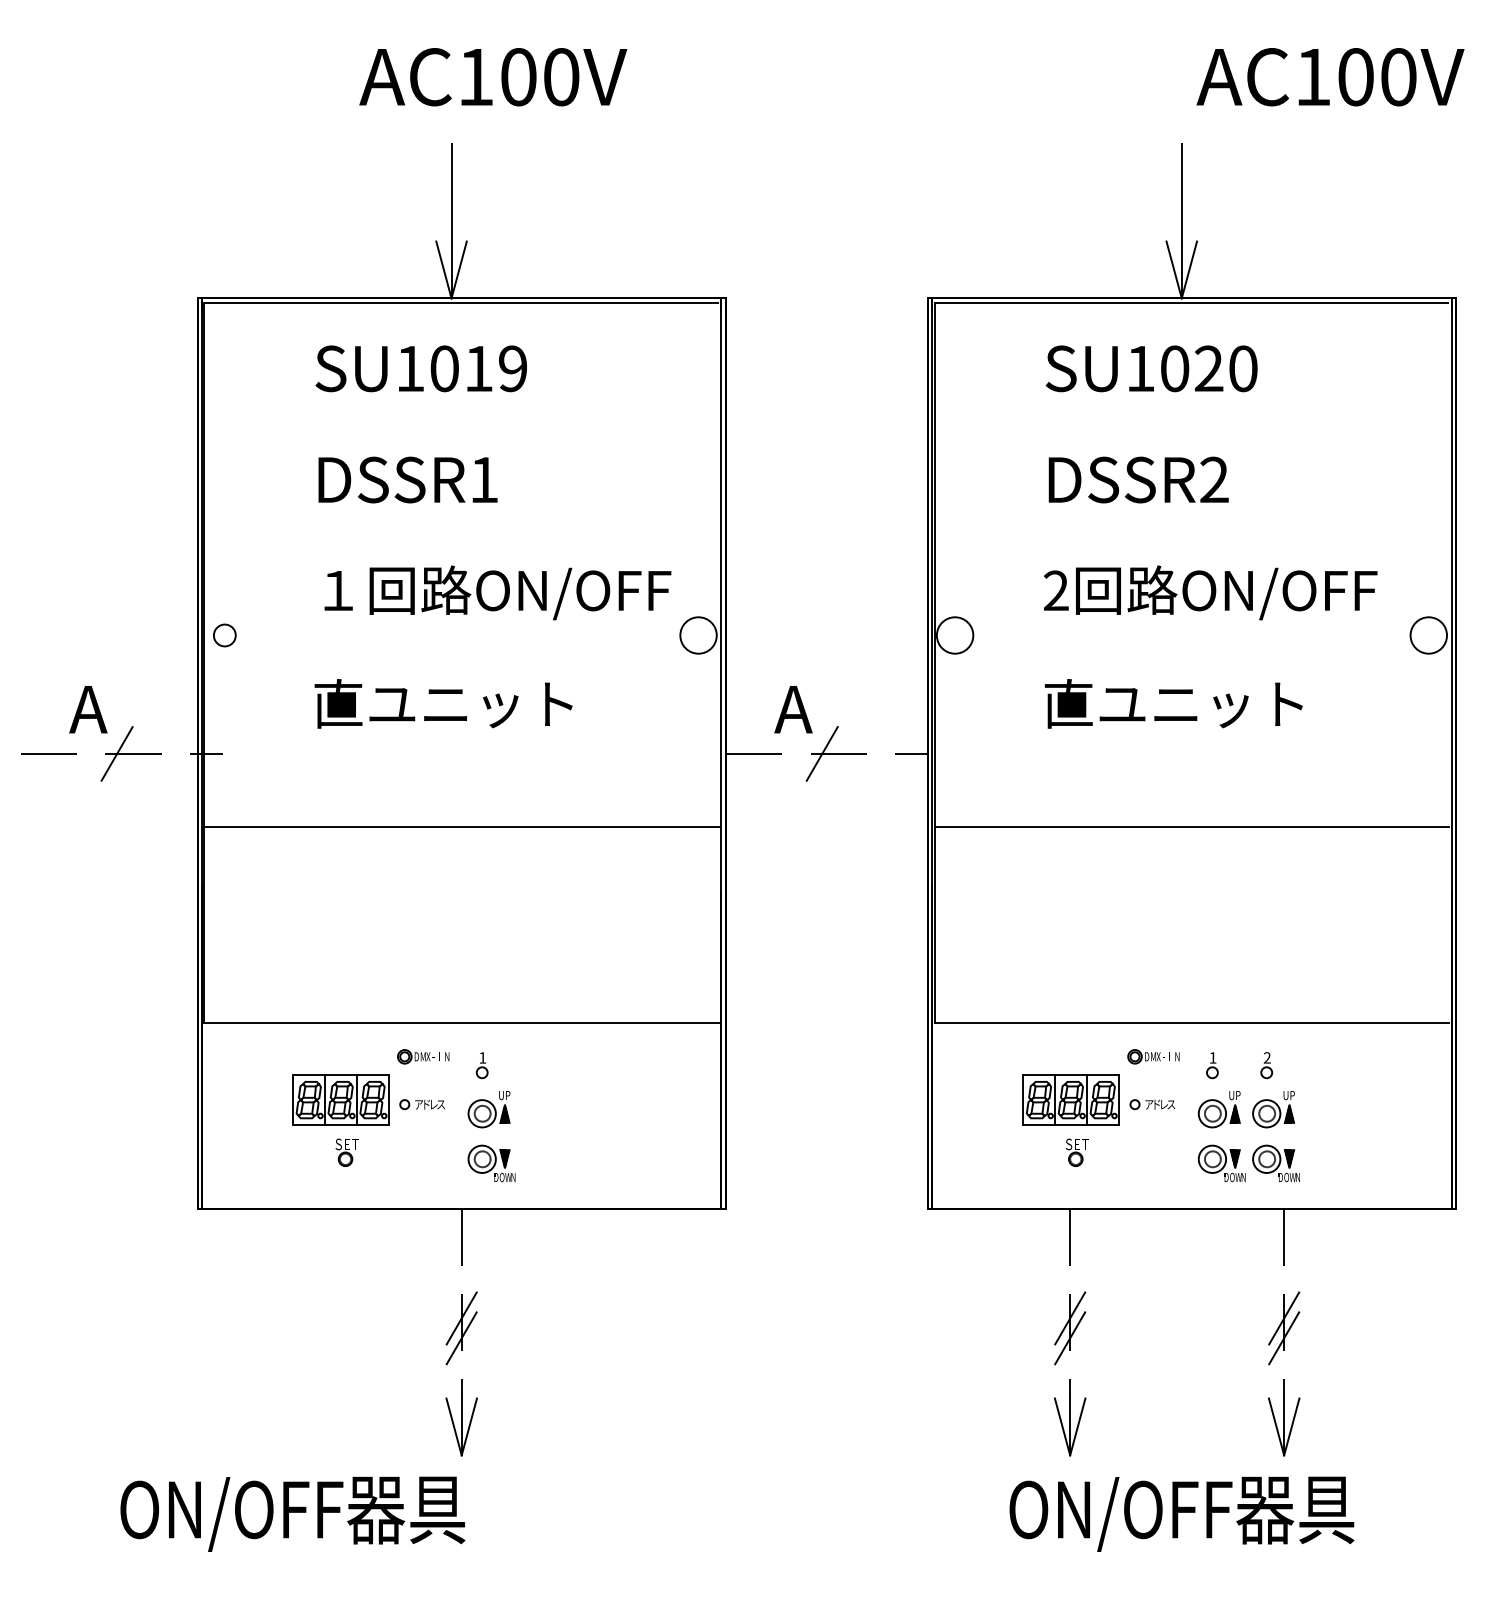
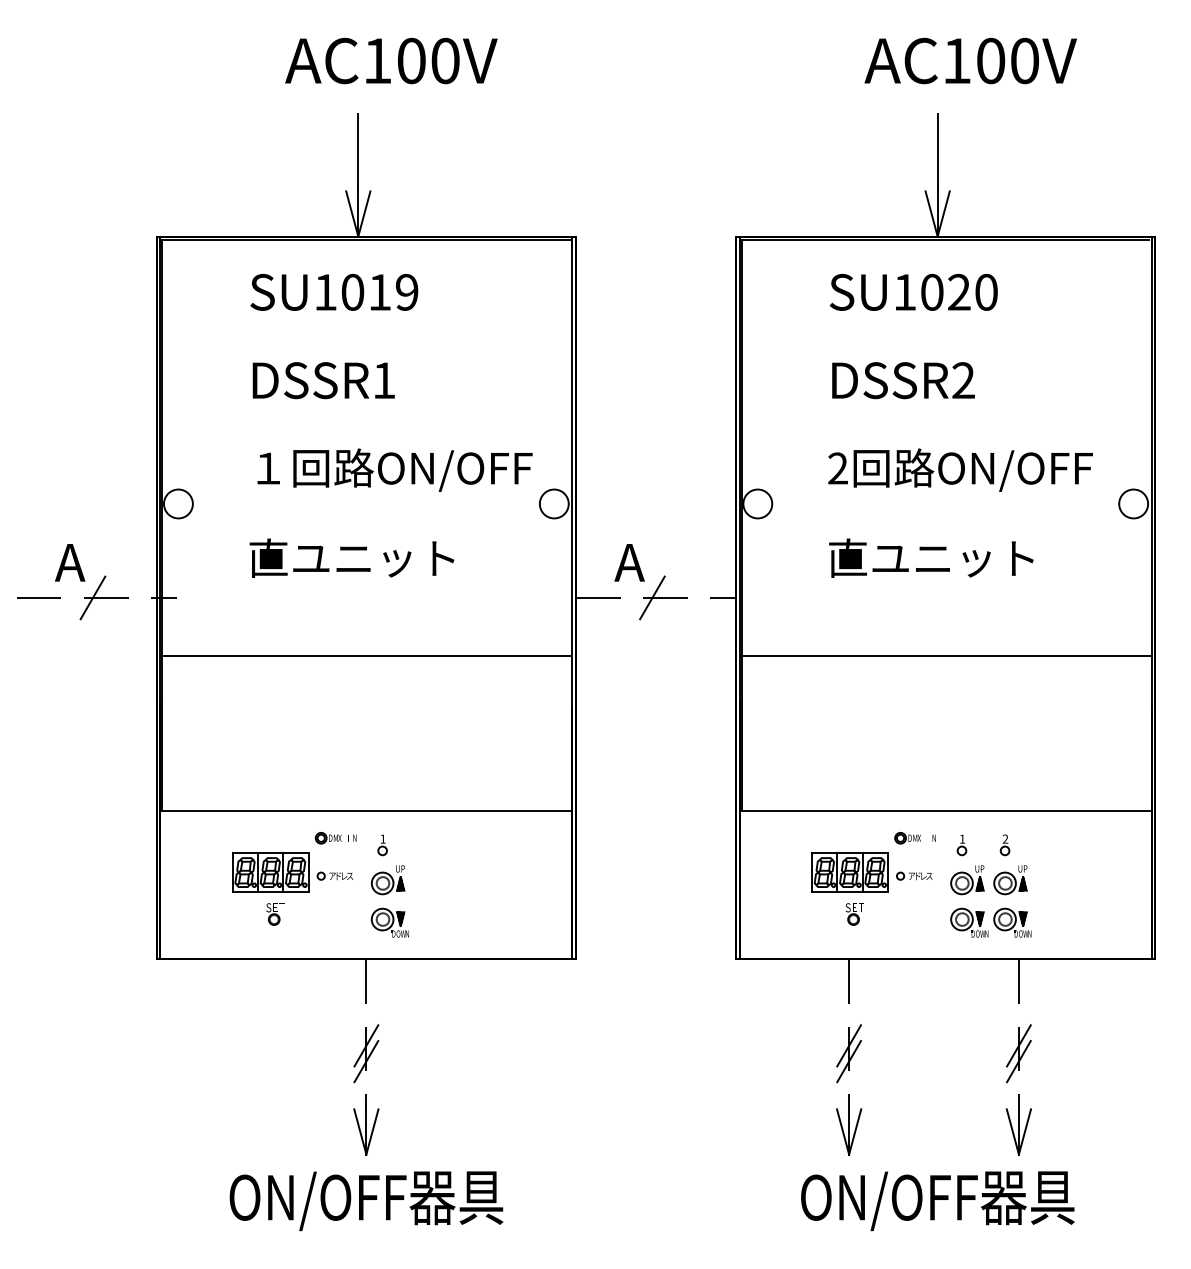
text: (1330, 77) -> (970, 61), moved
circle: (224, 635) -> (178, 503), size x1.67
text: (292, 1513) -> (366, 1200), moved

